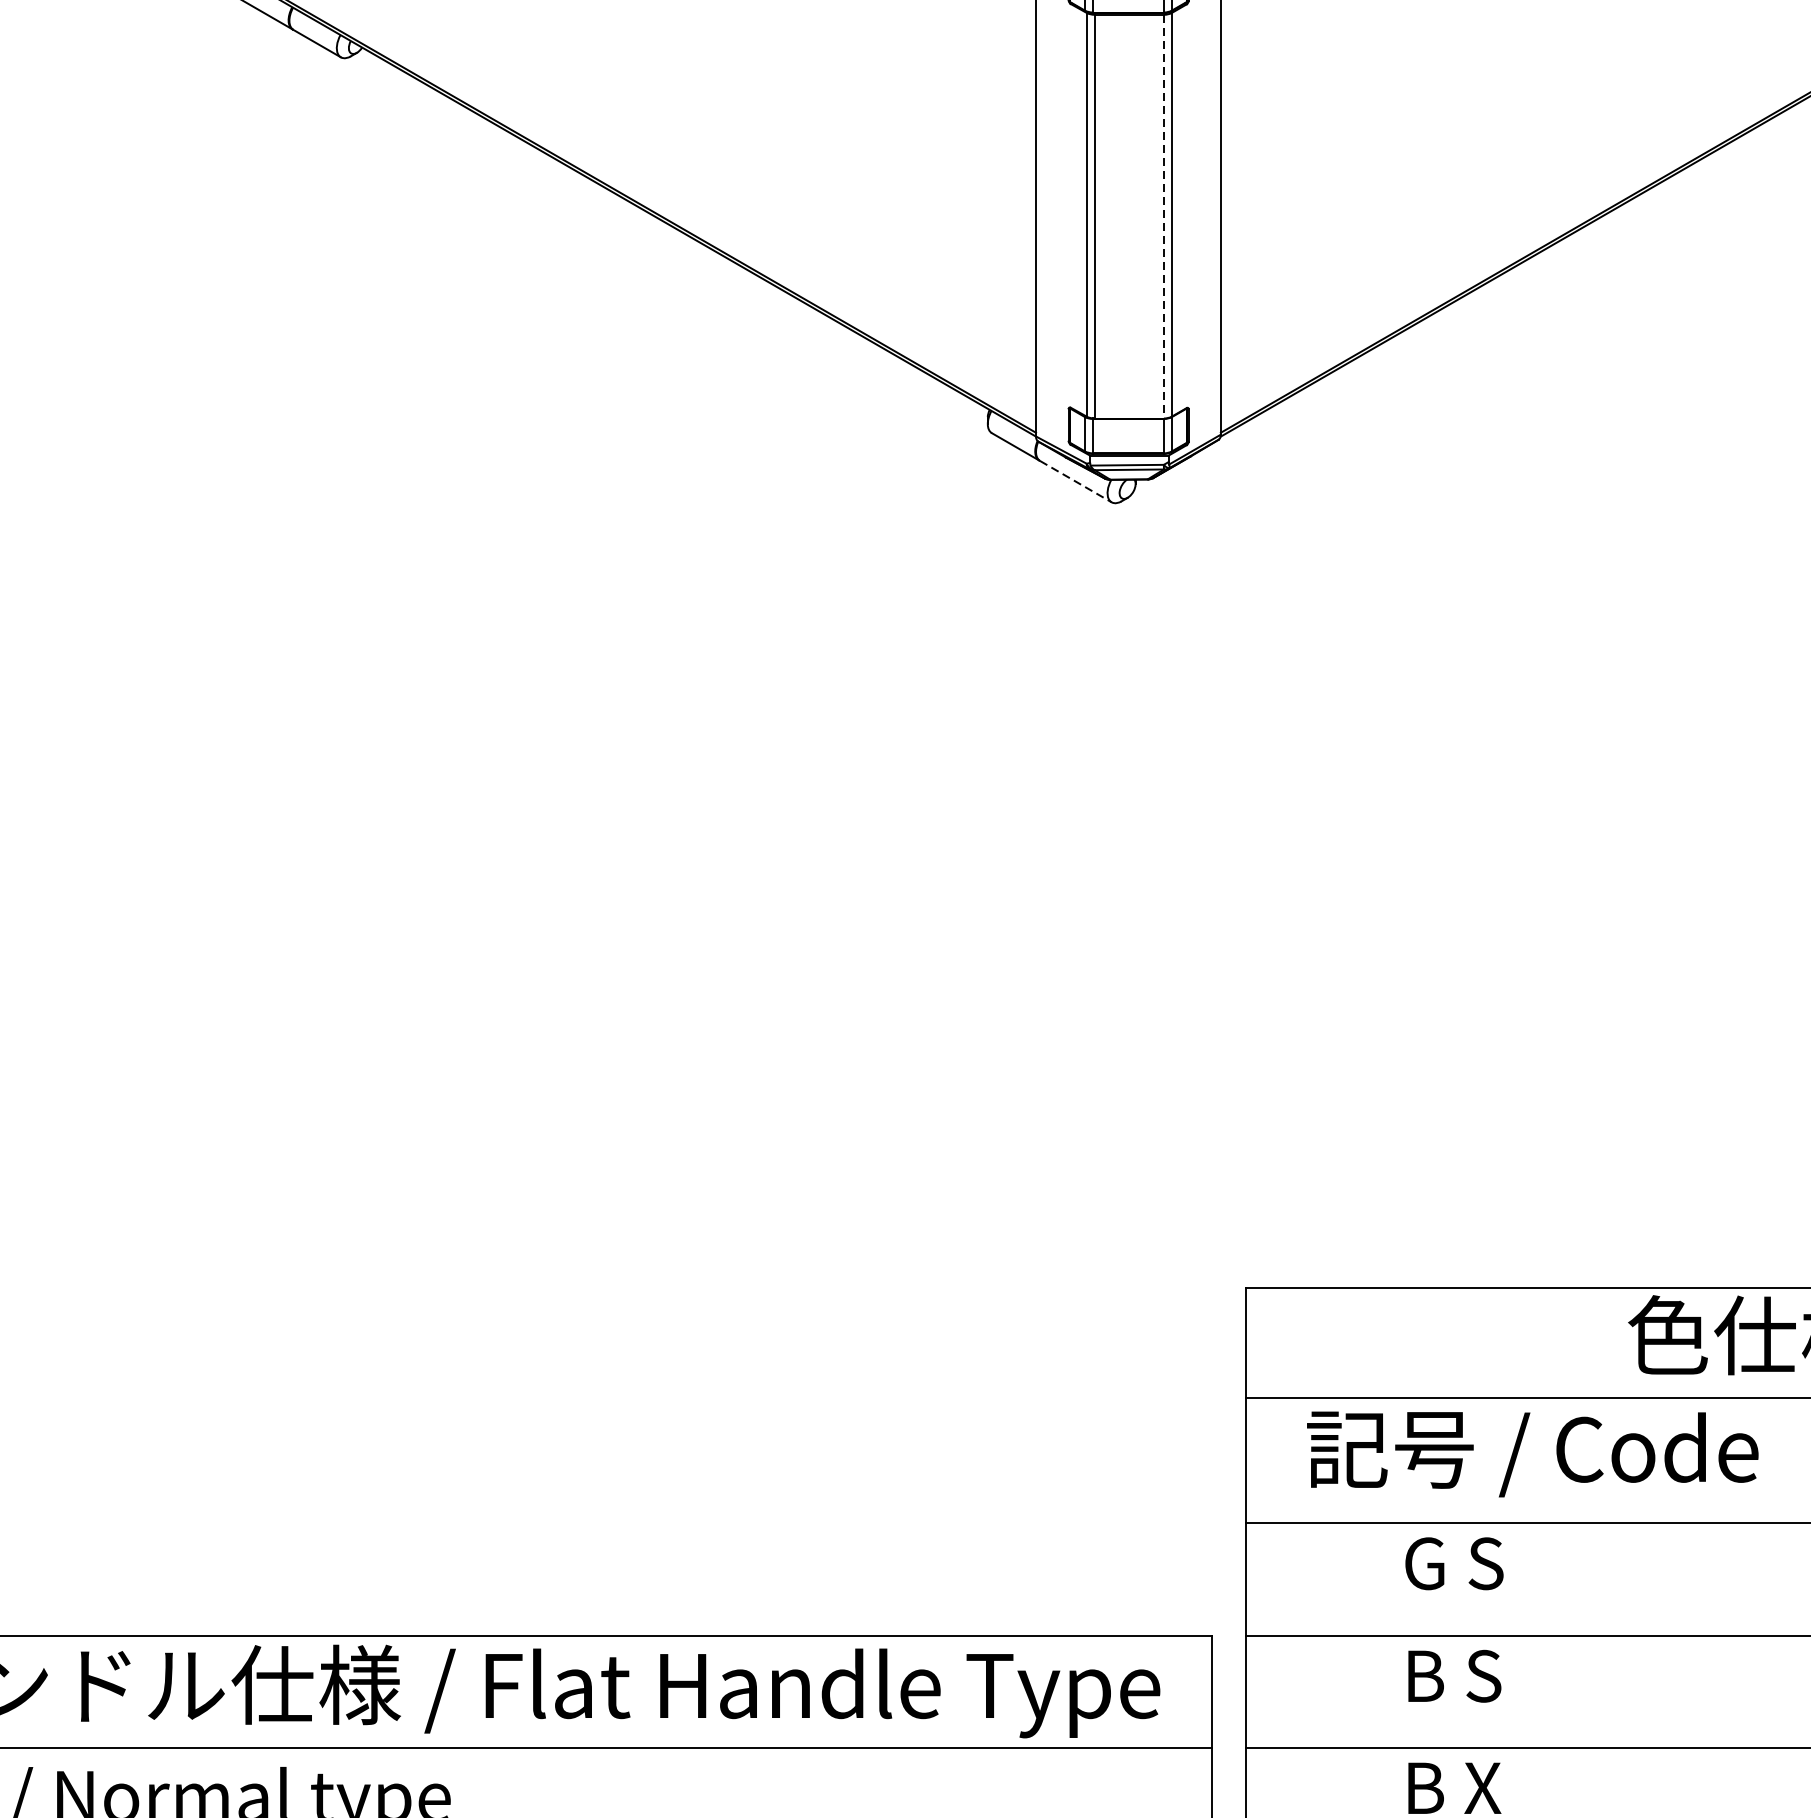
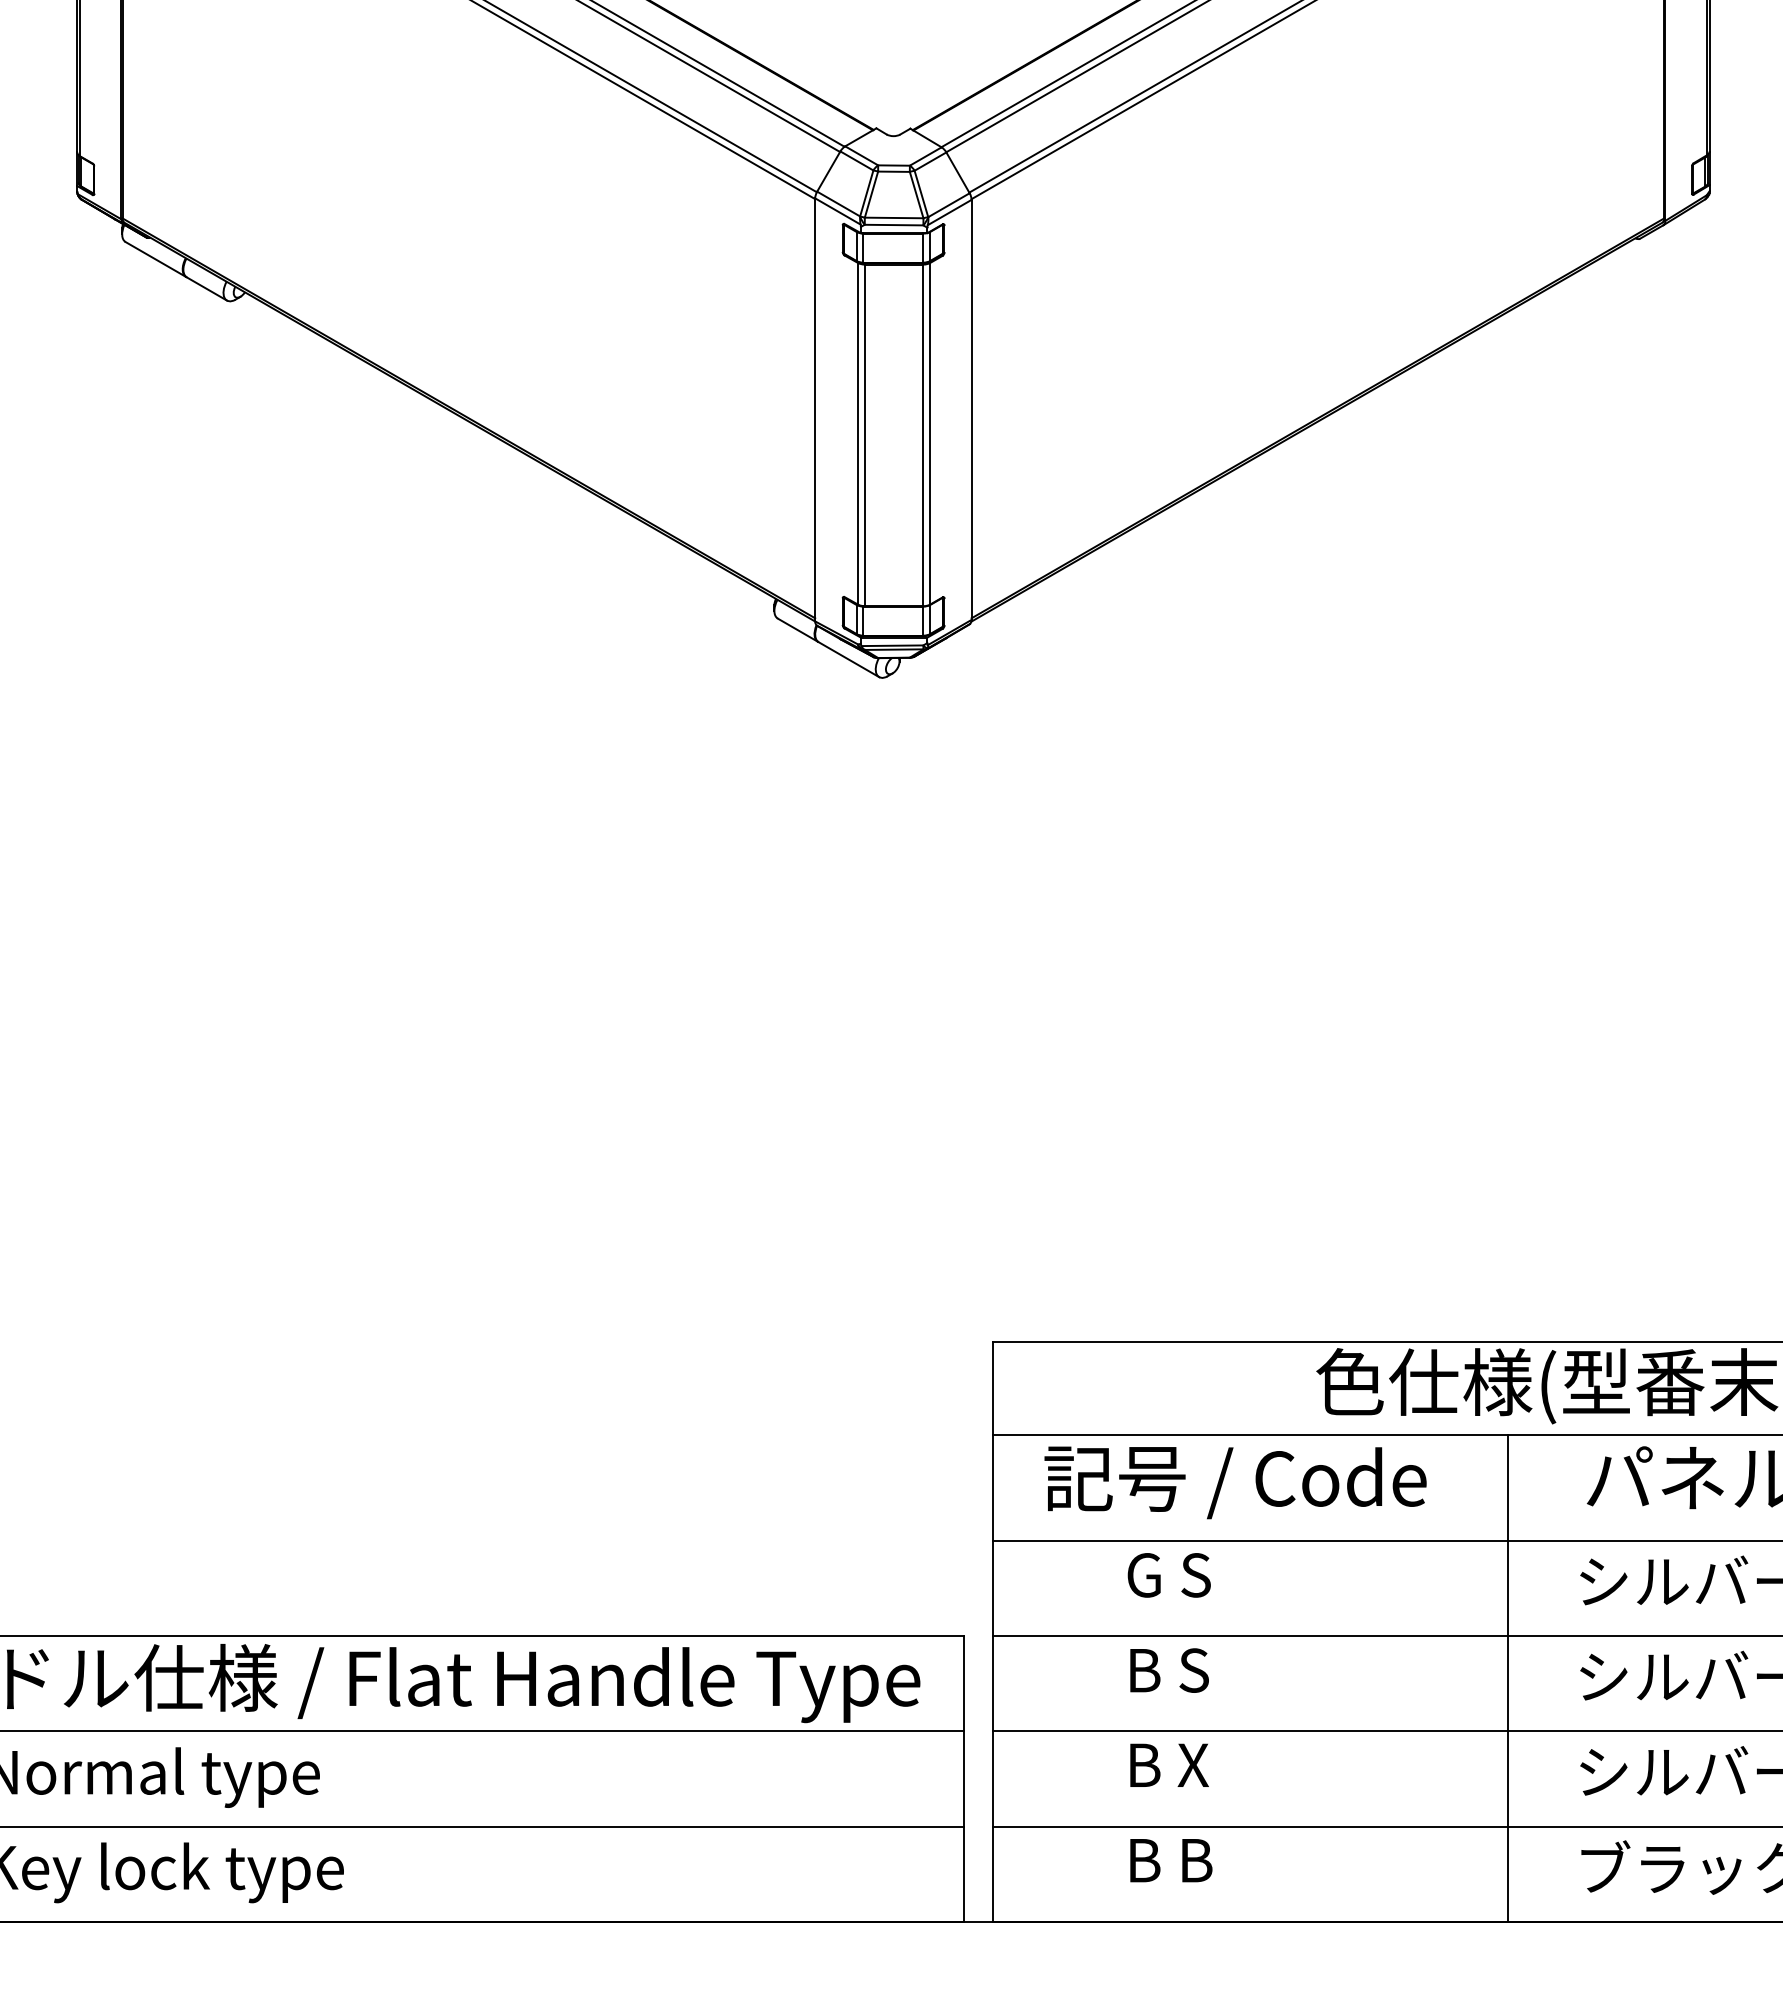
line: (1163, 216) -> (923, 435), dashed -> solid
line: (1075, 481) -> (848, 659), dashed -> solid

